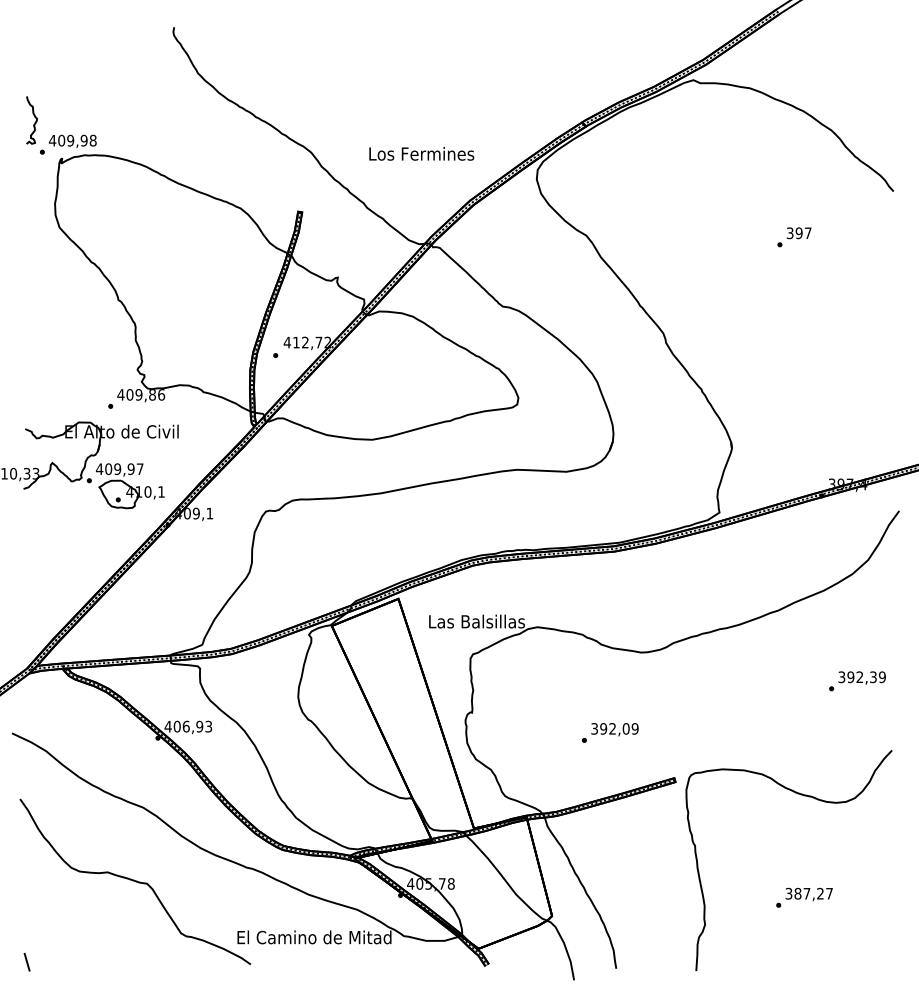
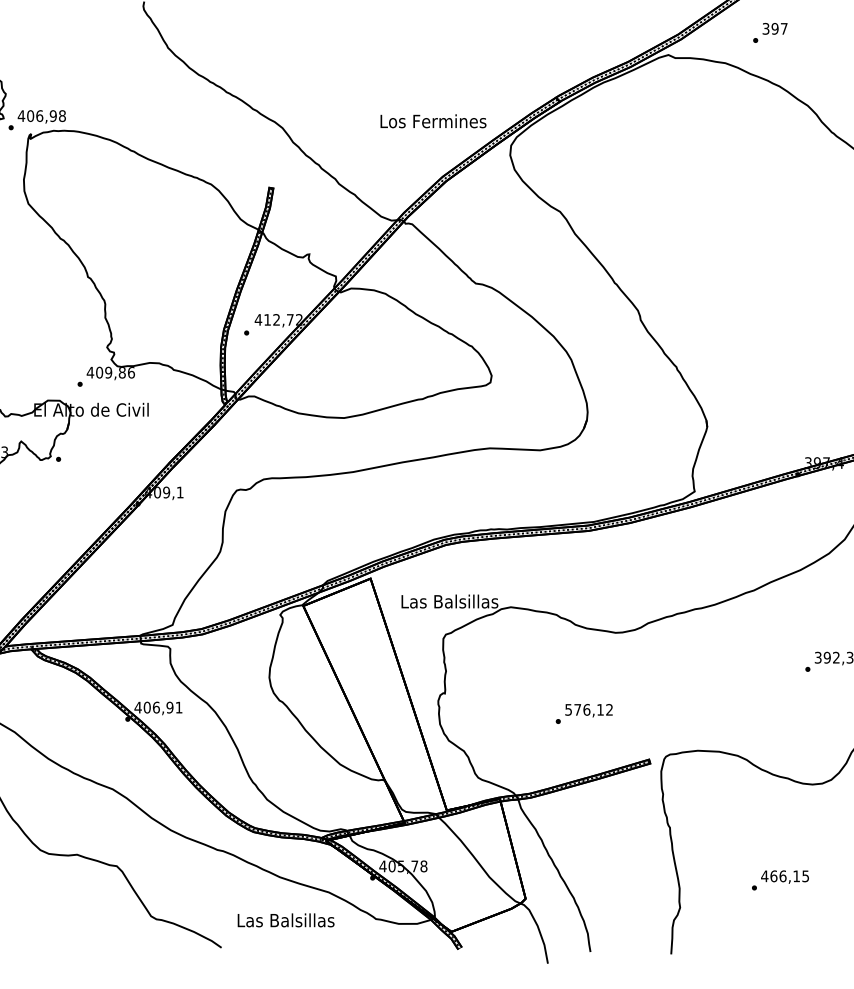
text: (70, 140) -> (39, 115), 409,98 -> 406,98
text: (421, 153) -> (433, 120), moved
text: (794, 237) -> (770, 33), moved
part: (130, 486) -> (100, 465), removed
text: (208, 726) -> (178, 707), 406,93 -> 406,91
text: (614, 728) -> (588, 709), 392,09 -> 576,12
text: (808, 893) -> (784, 876), 387,27 -> 466,15
text: (314, 937) -> (285, 920), El Camino de Mitad -> Las Balsillas

